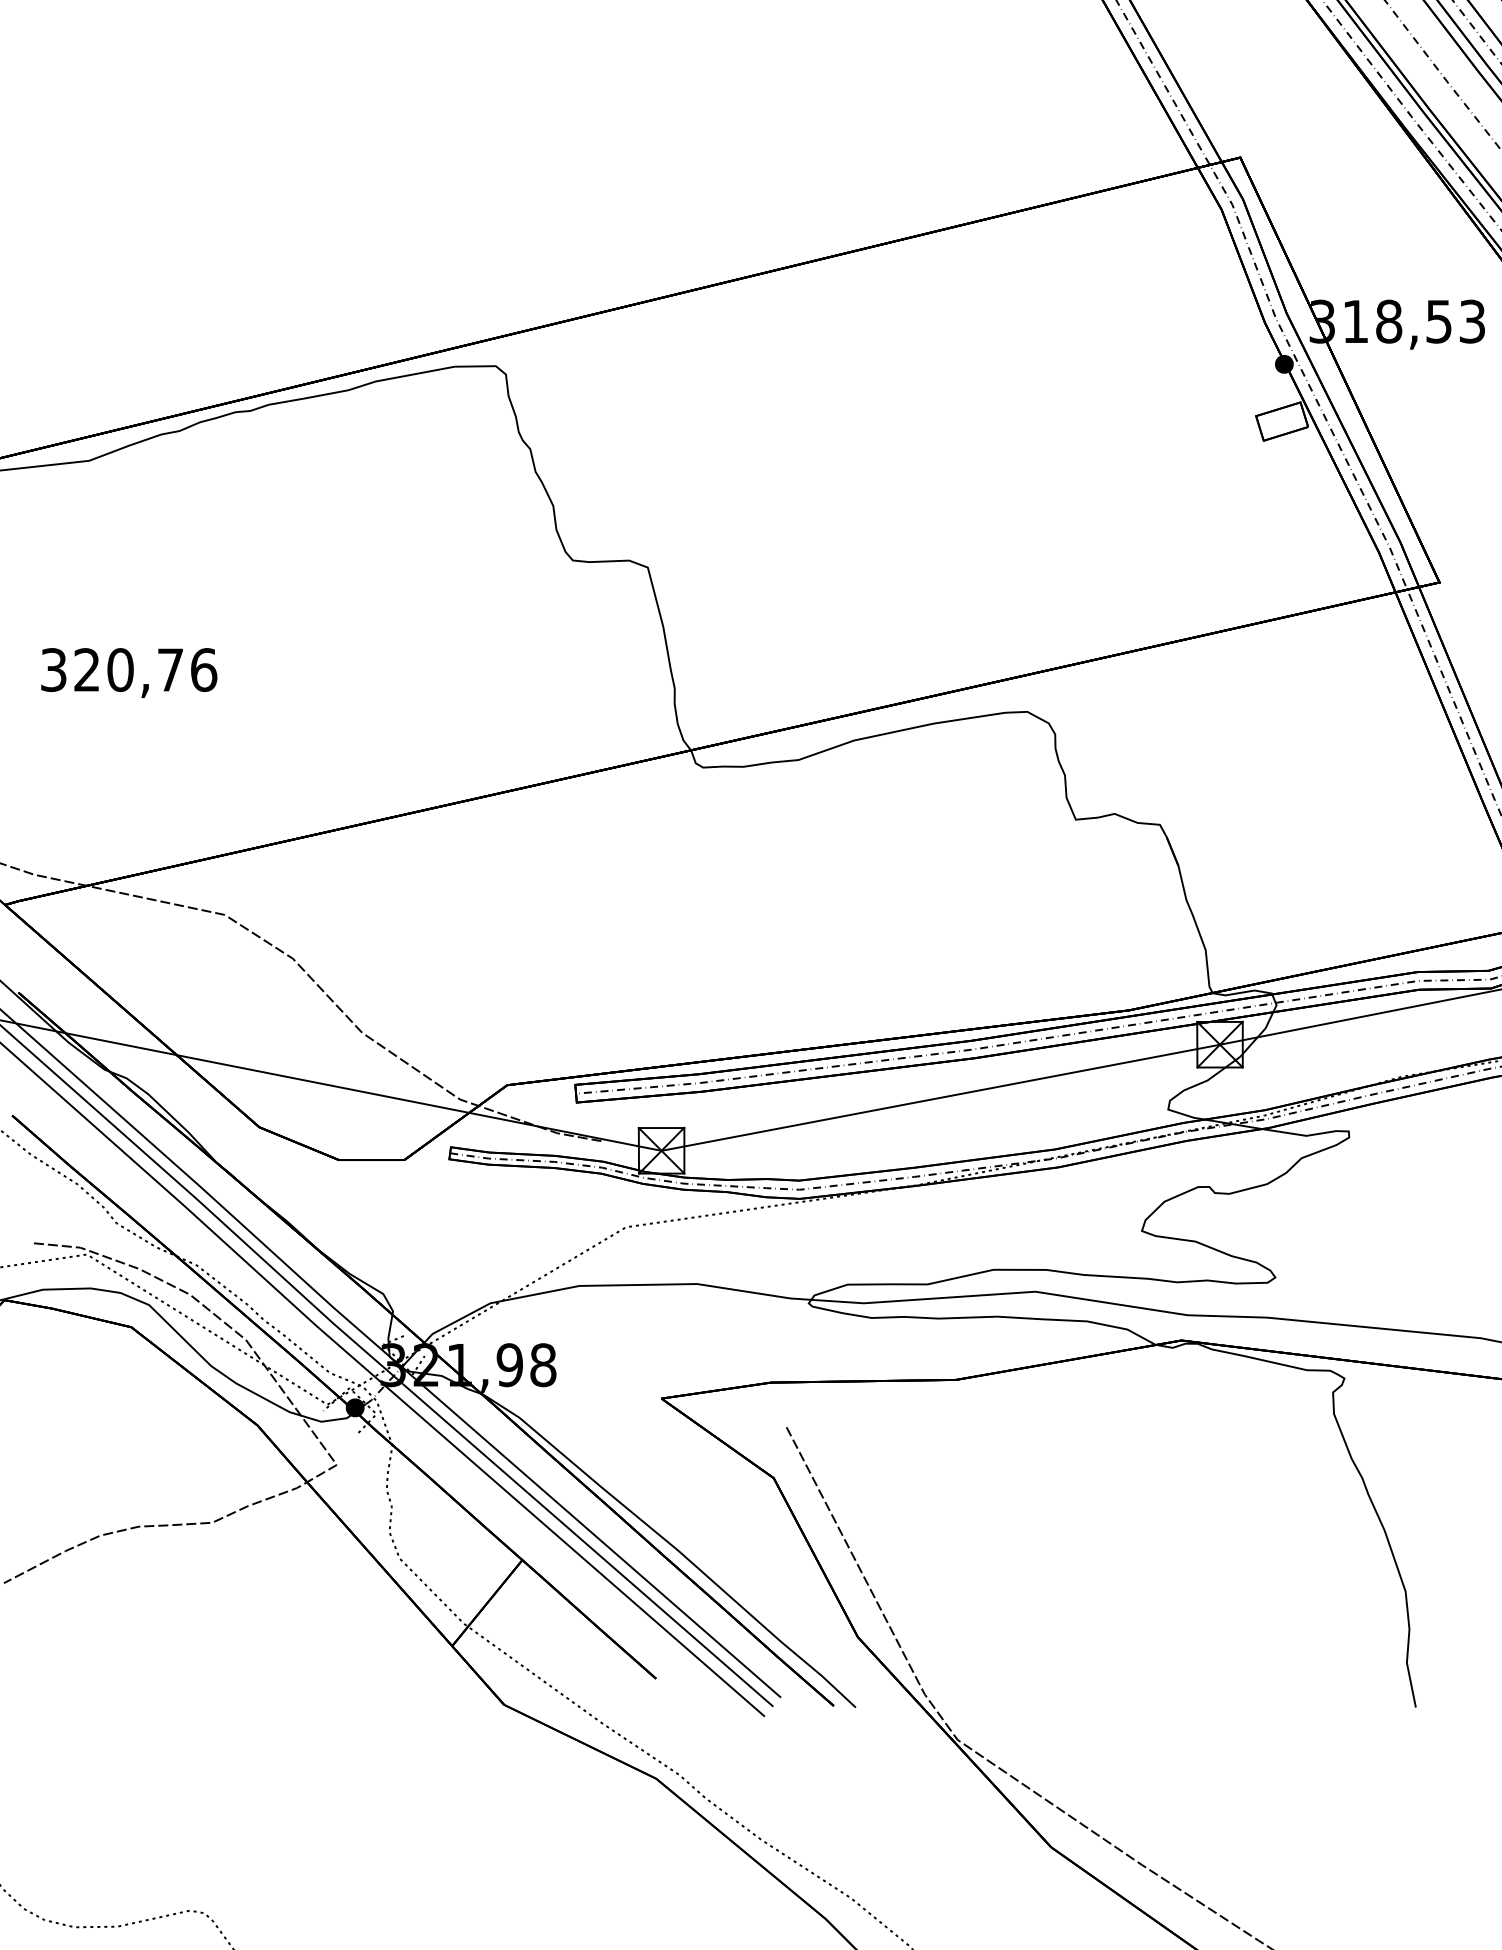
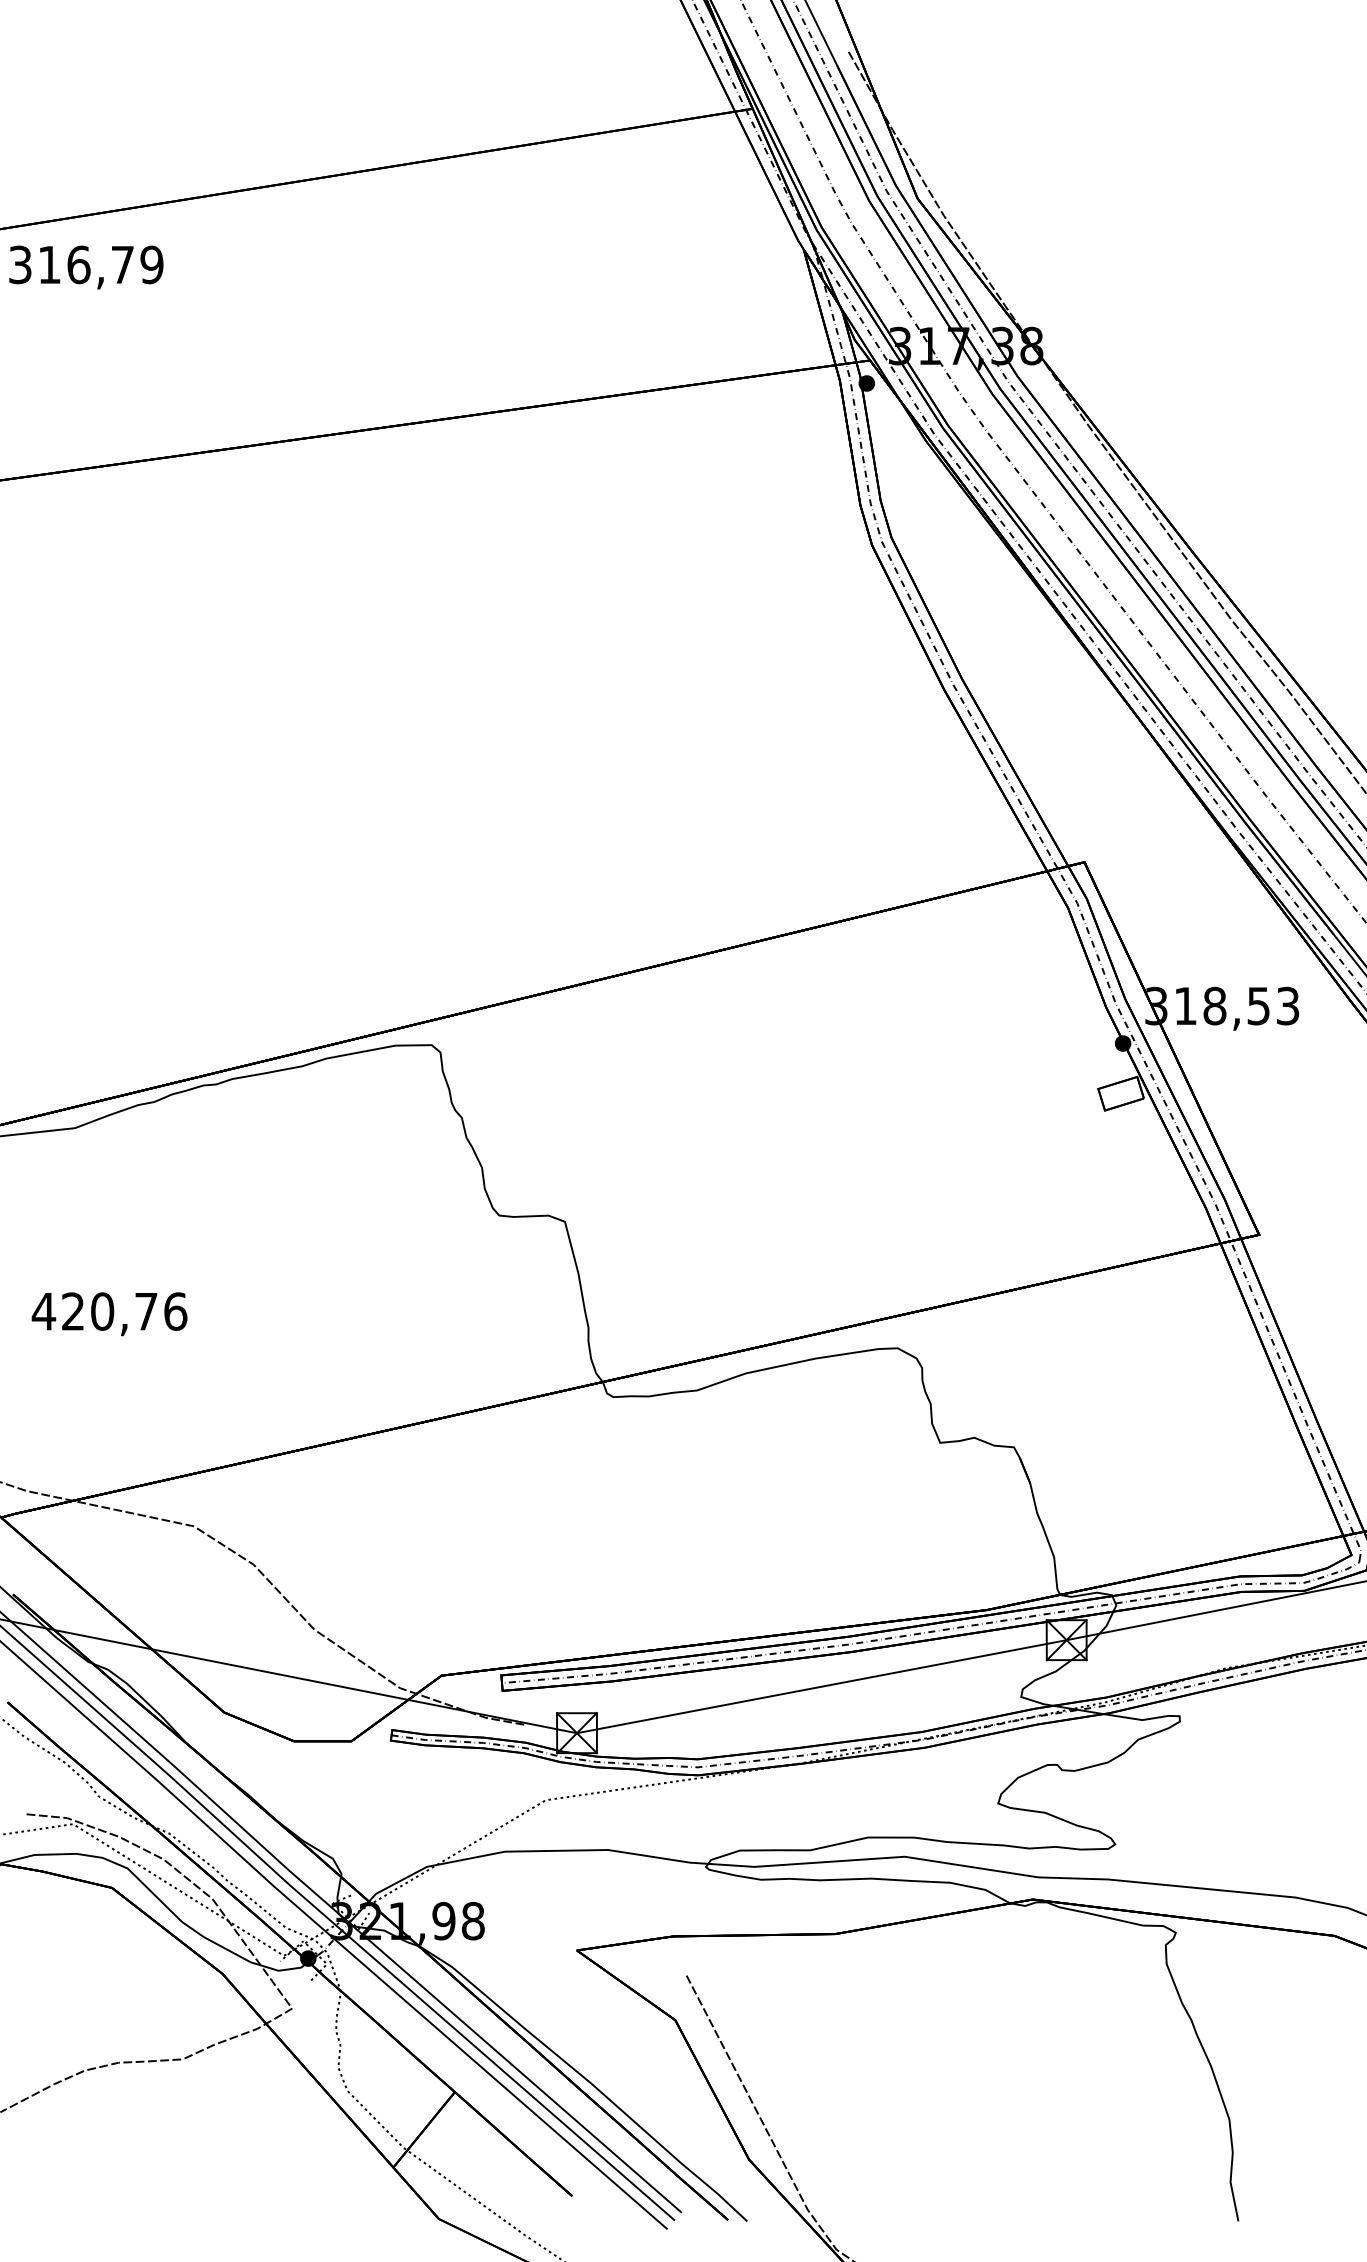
text: (53, 669) -> (43, 1311), 320,76 -> 420,76

